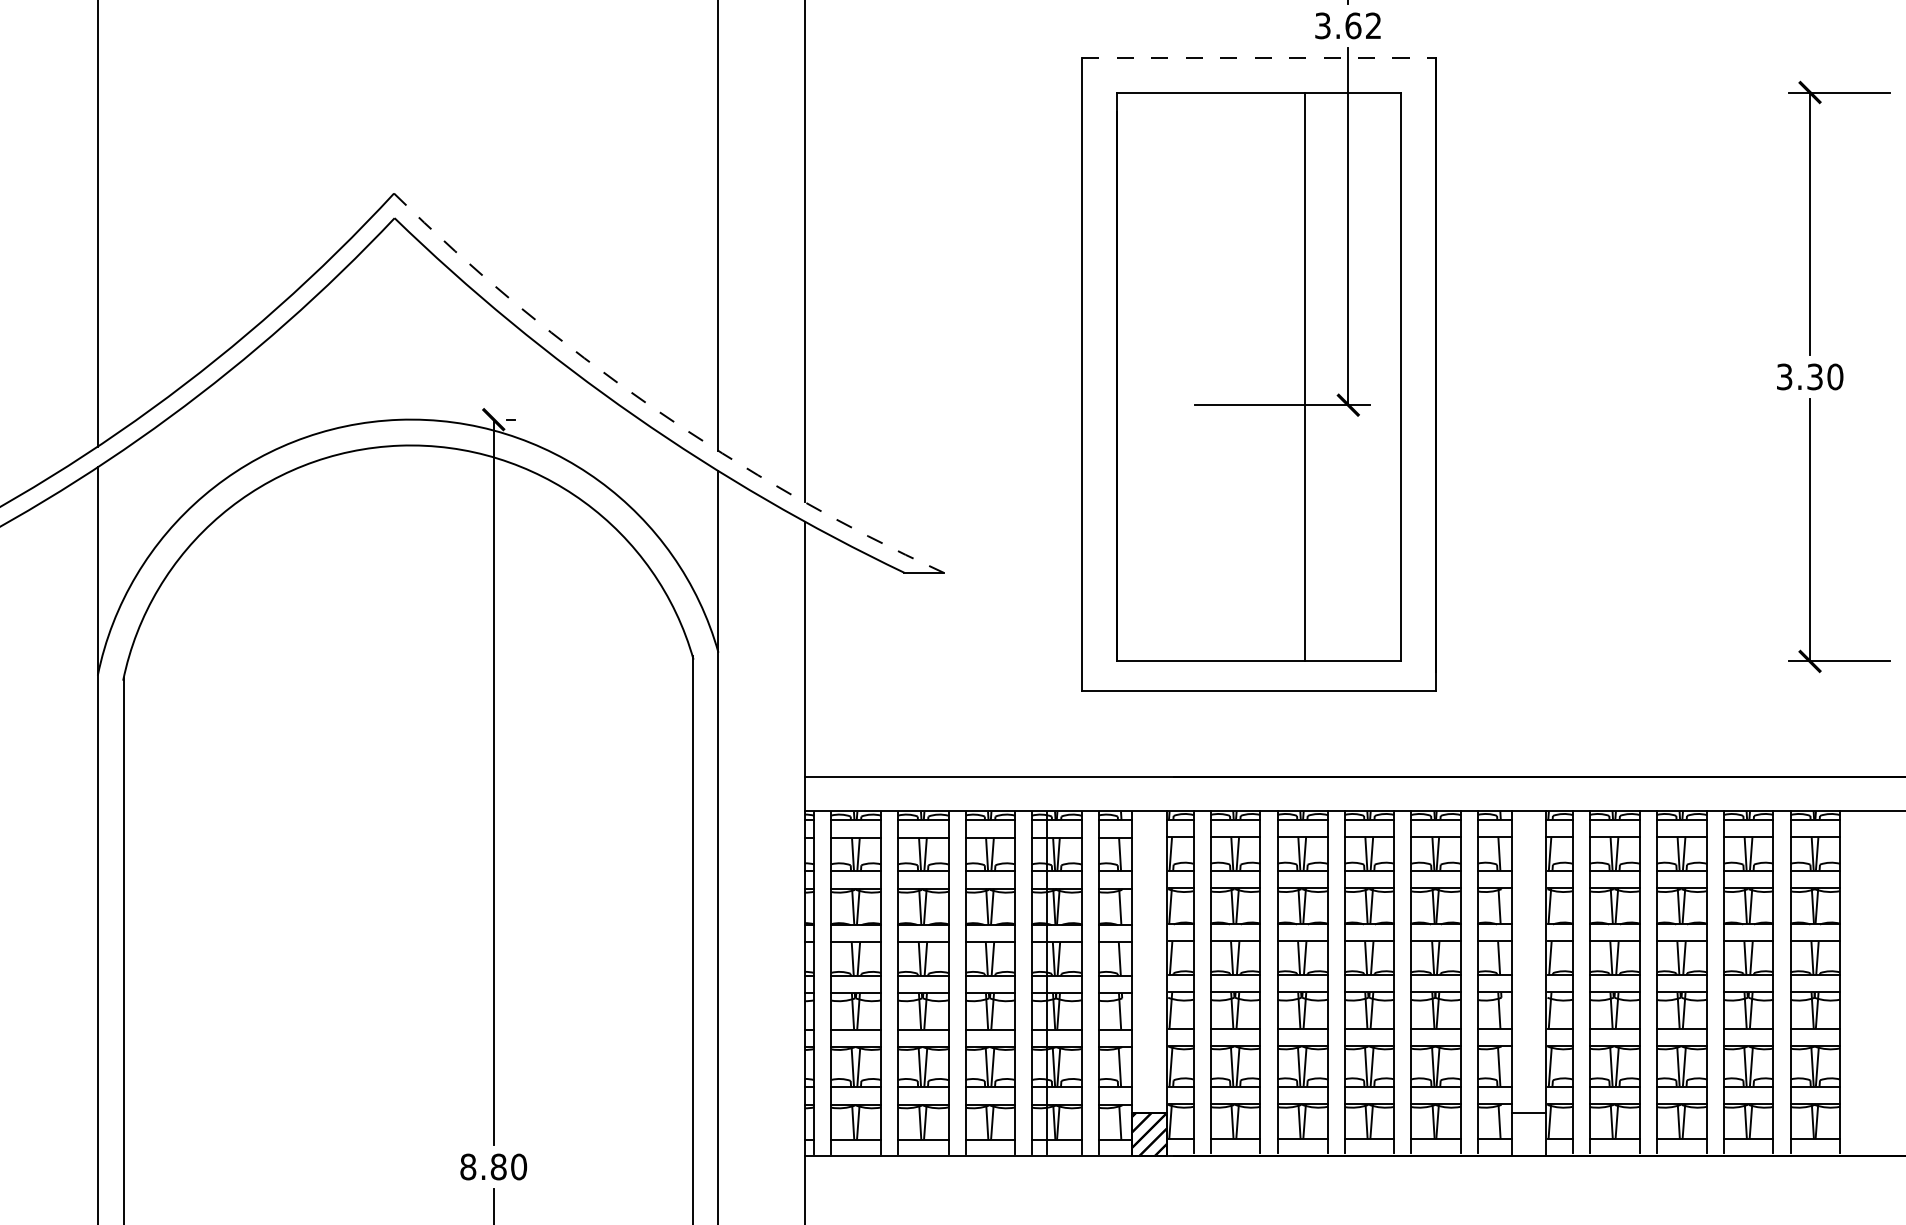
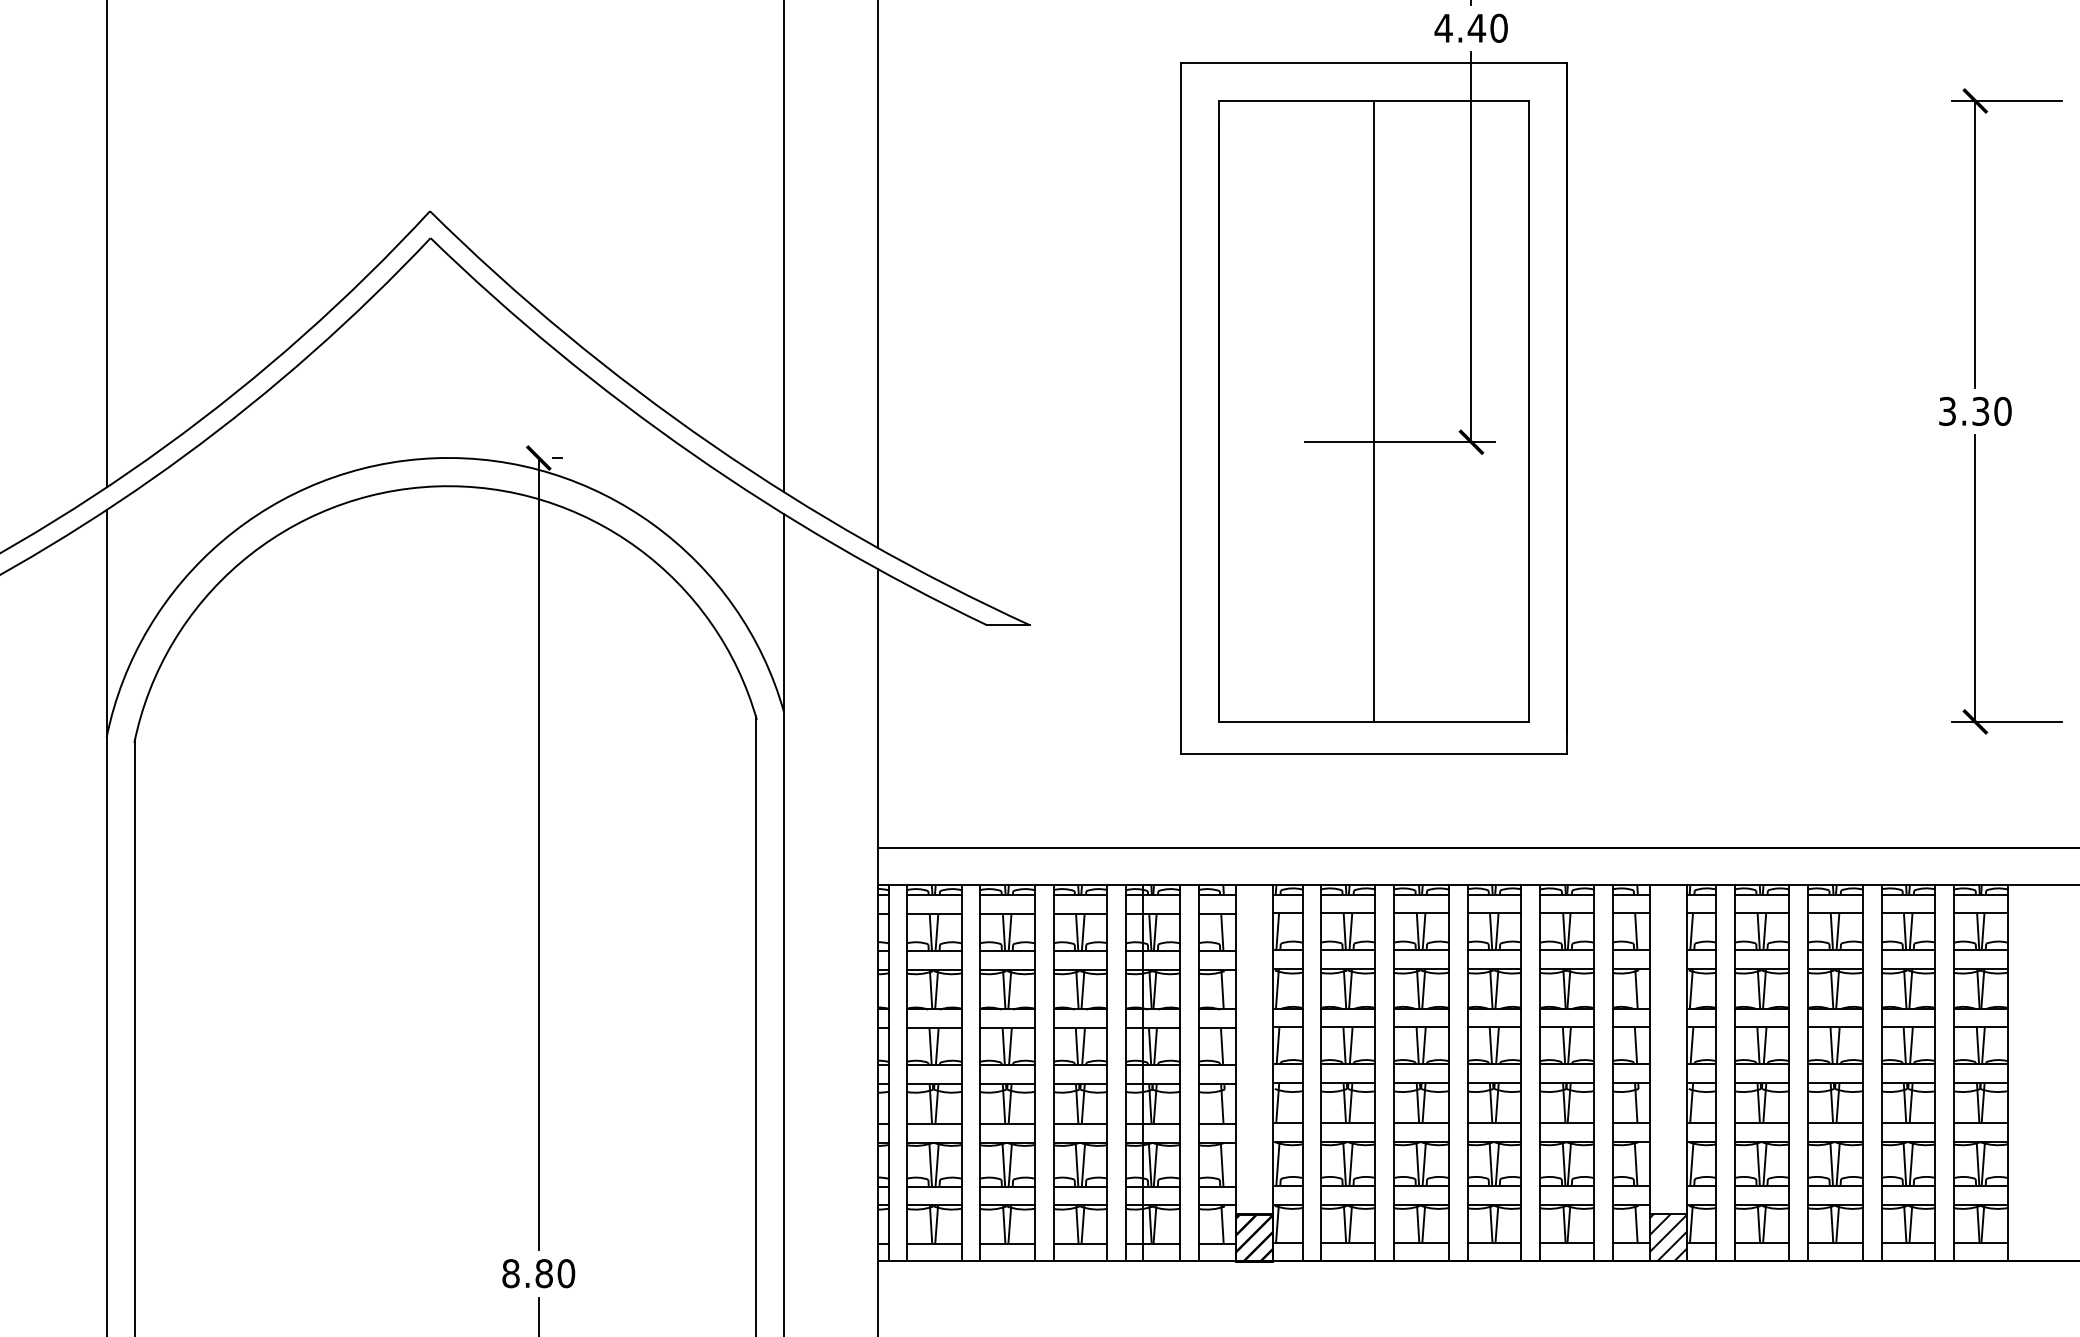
text: (1347, 25) -> (1470, 27), 3.62 -> 4.40
line: (1258, 58) -> (1373, 63), dashed -> solid
line: (1304, 377) -> (1373, 411), moved
arc: (651, 407) -> (711, 444), dashed -> solid
hatch: (1528, 1133) -> (1668, 1237), added

